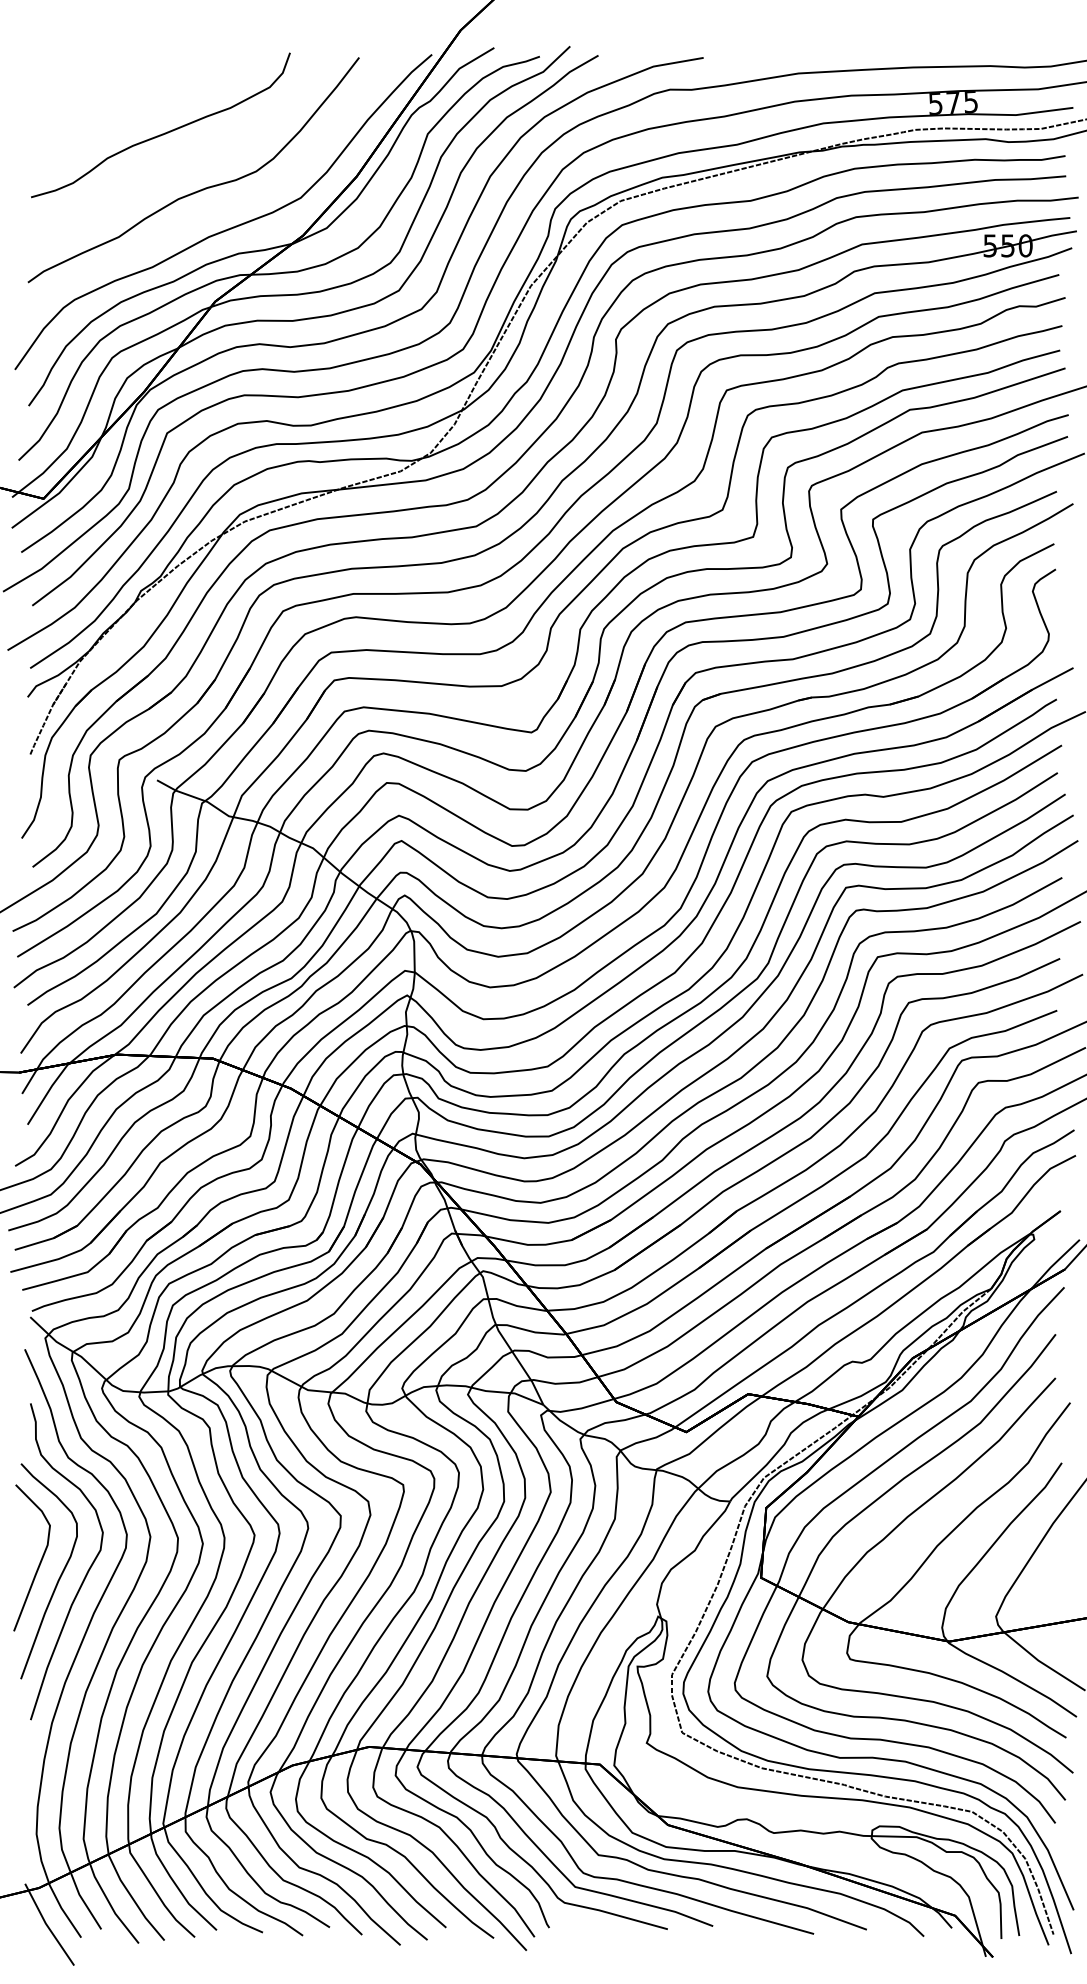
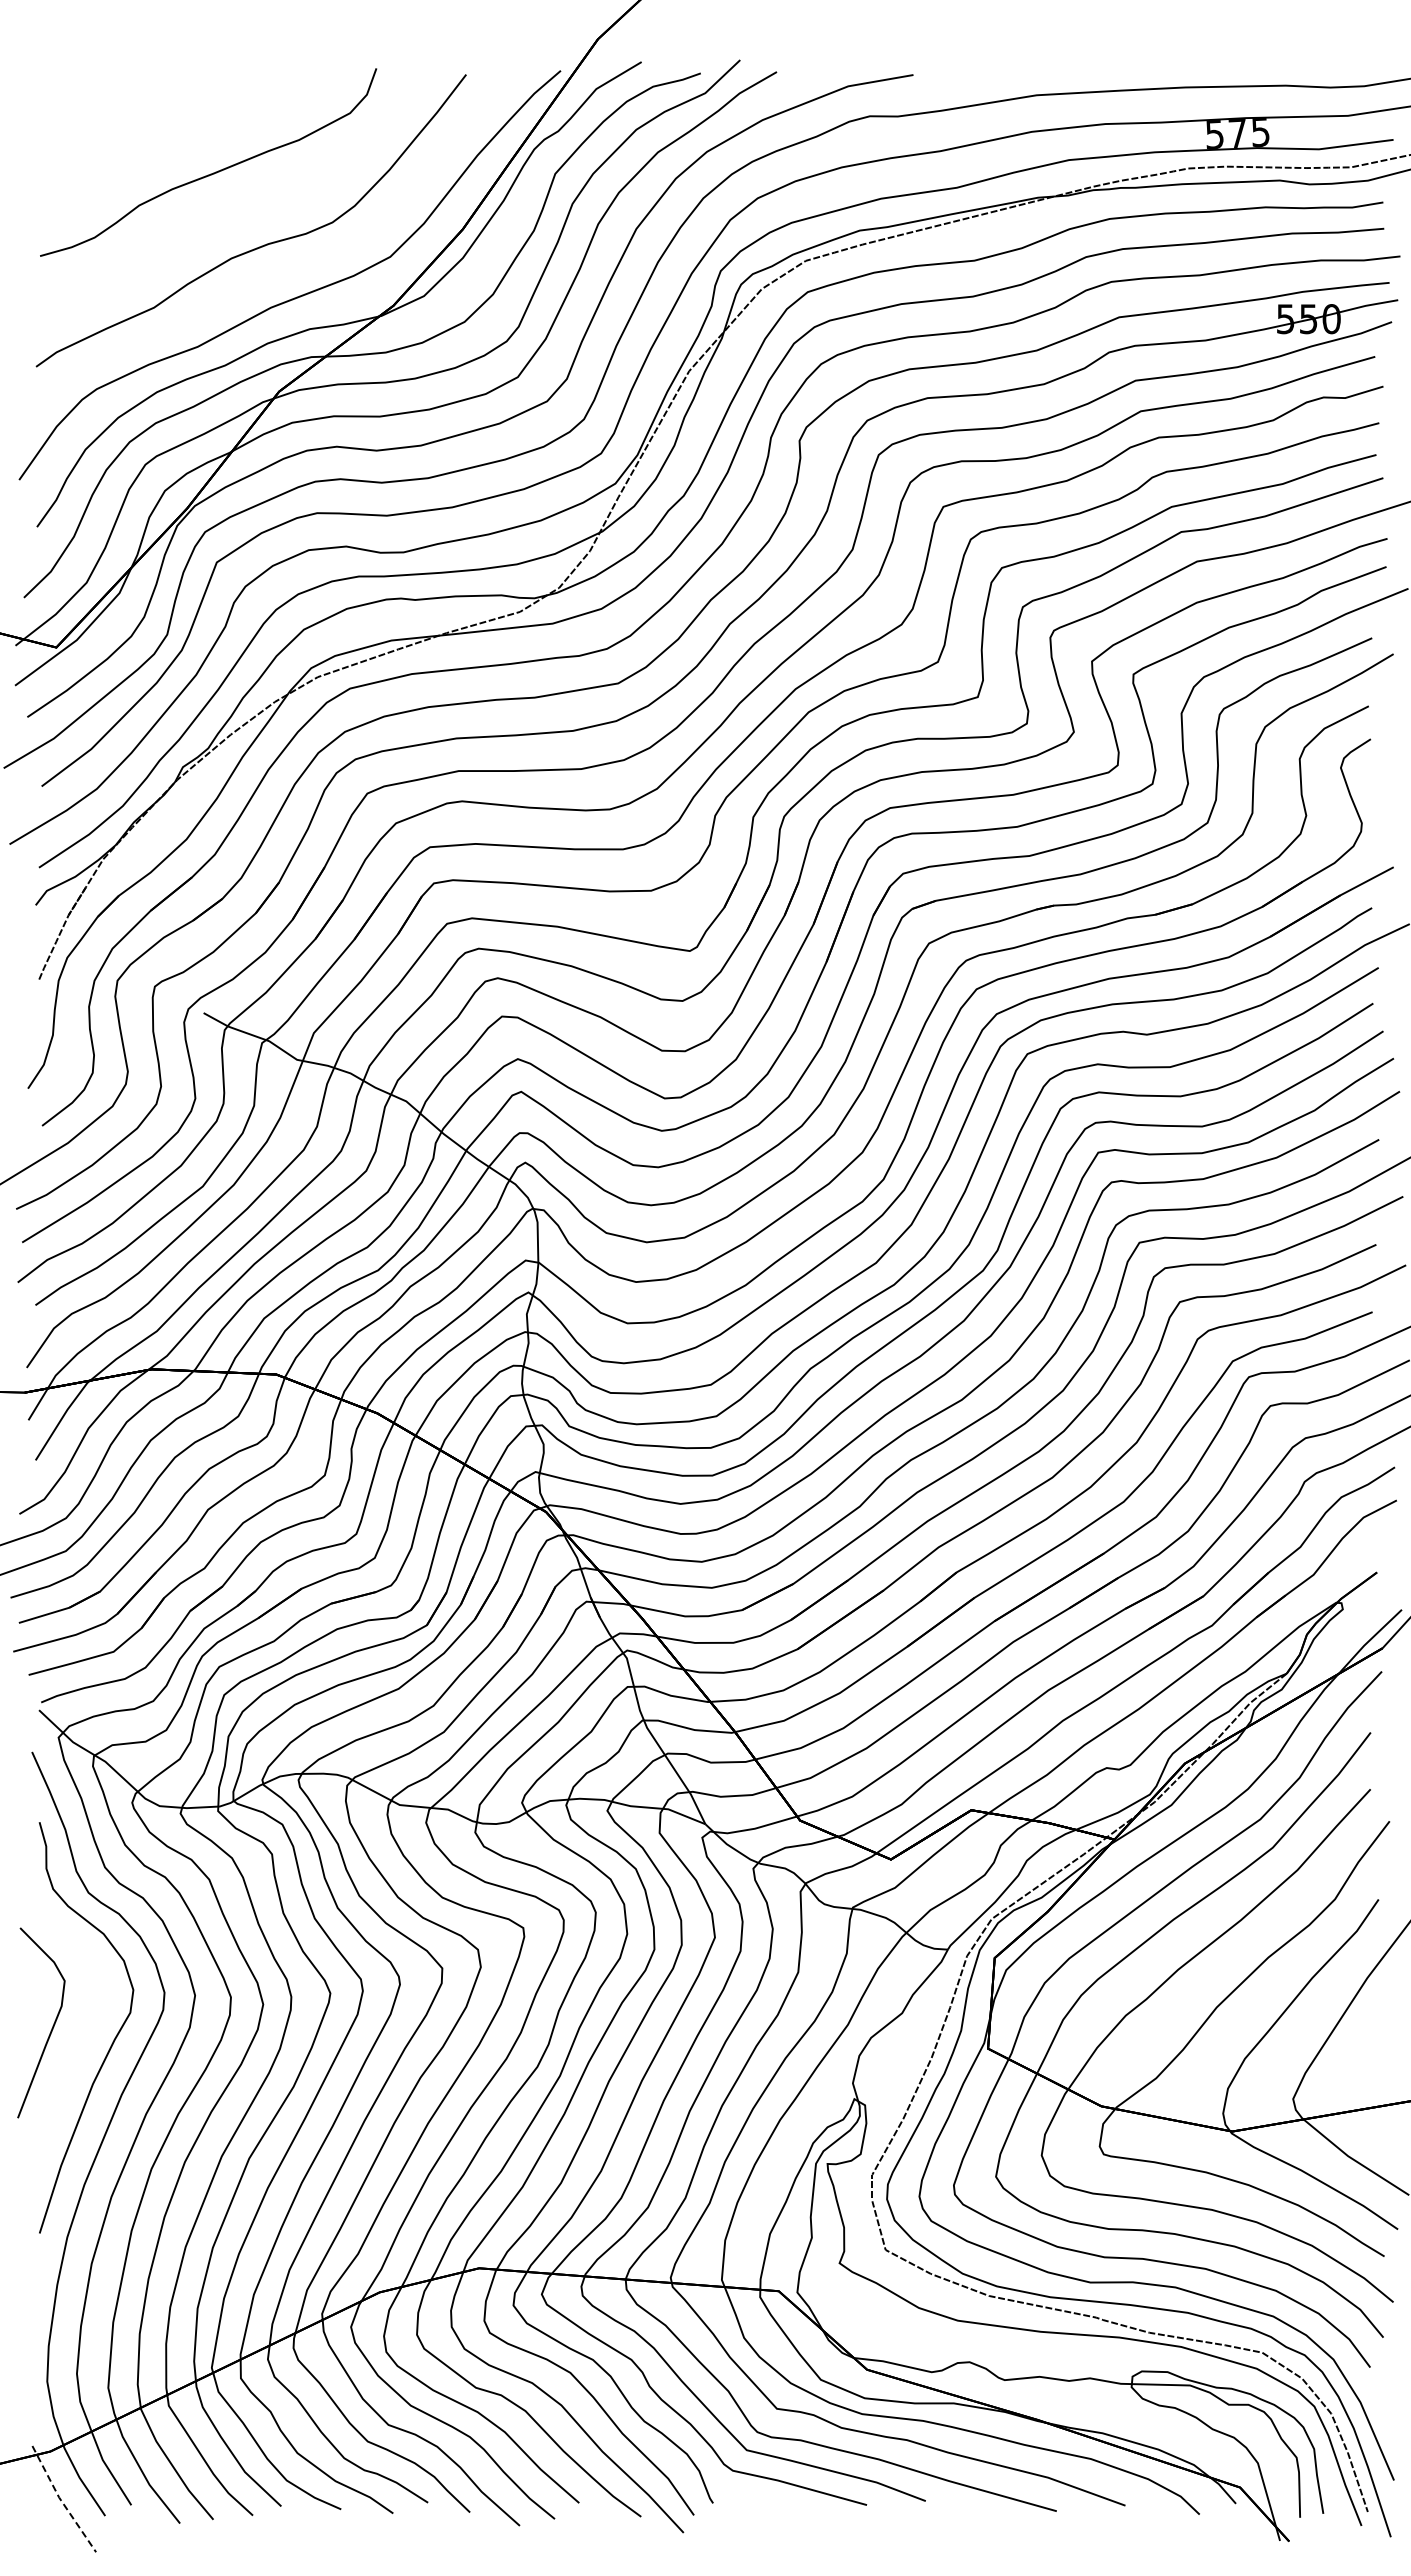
curve: (59, 1576) -> (77, 2046), removed
line: (46, 1925) -> (60, 2500), solid -> dashed

